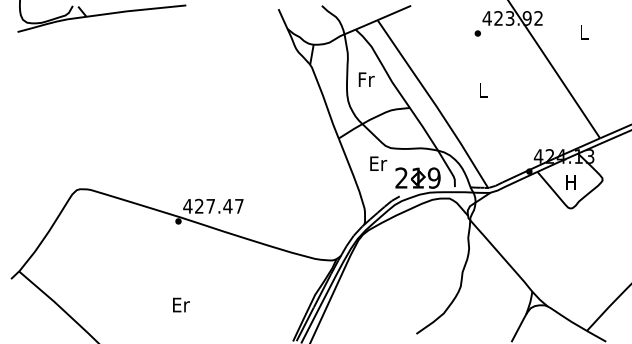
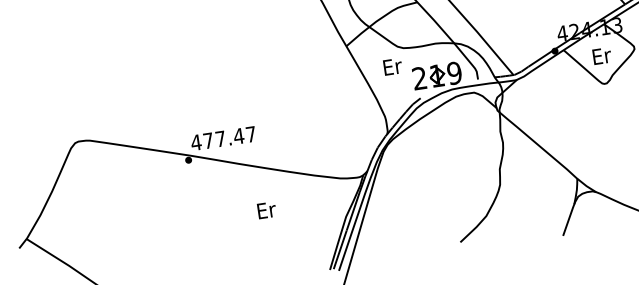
text: (571, 182) -> (601, 56), H -> Er
text: (199, 205) -> (208, 139), 427.47 -> 477.47
text: (181, 304) -> (266, 209), moved

